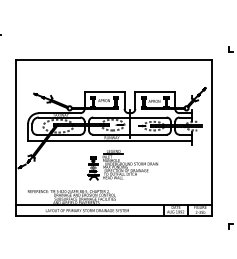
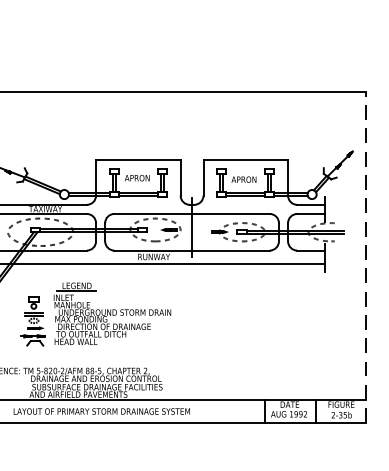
line: (211, 137) -> (365, 256), solid -> dashed
part: (122, 165) -> (95, 315), moved

